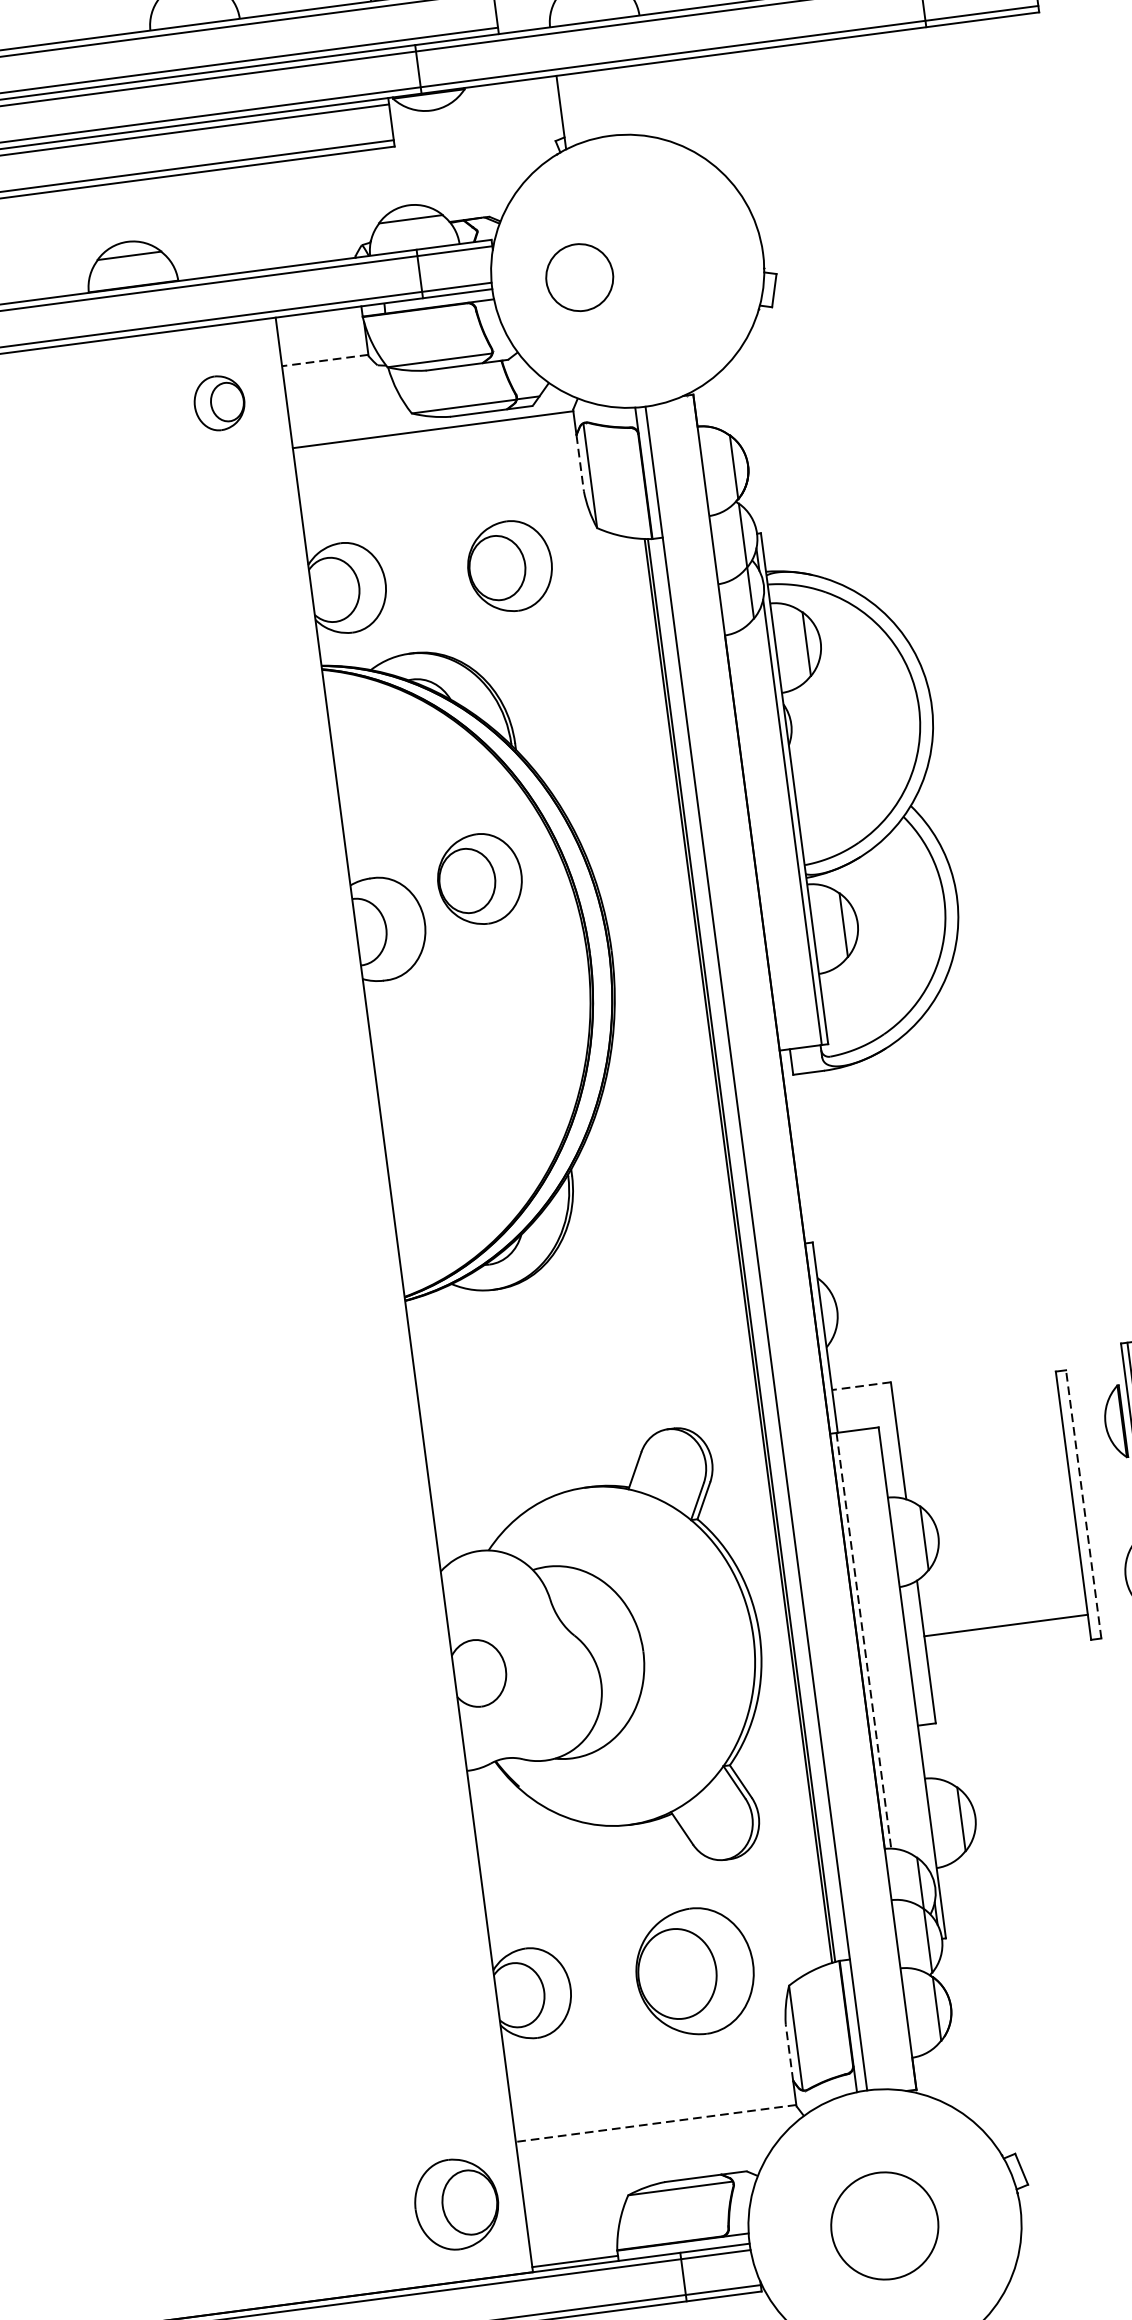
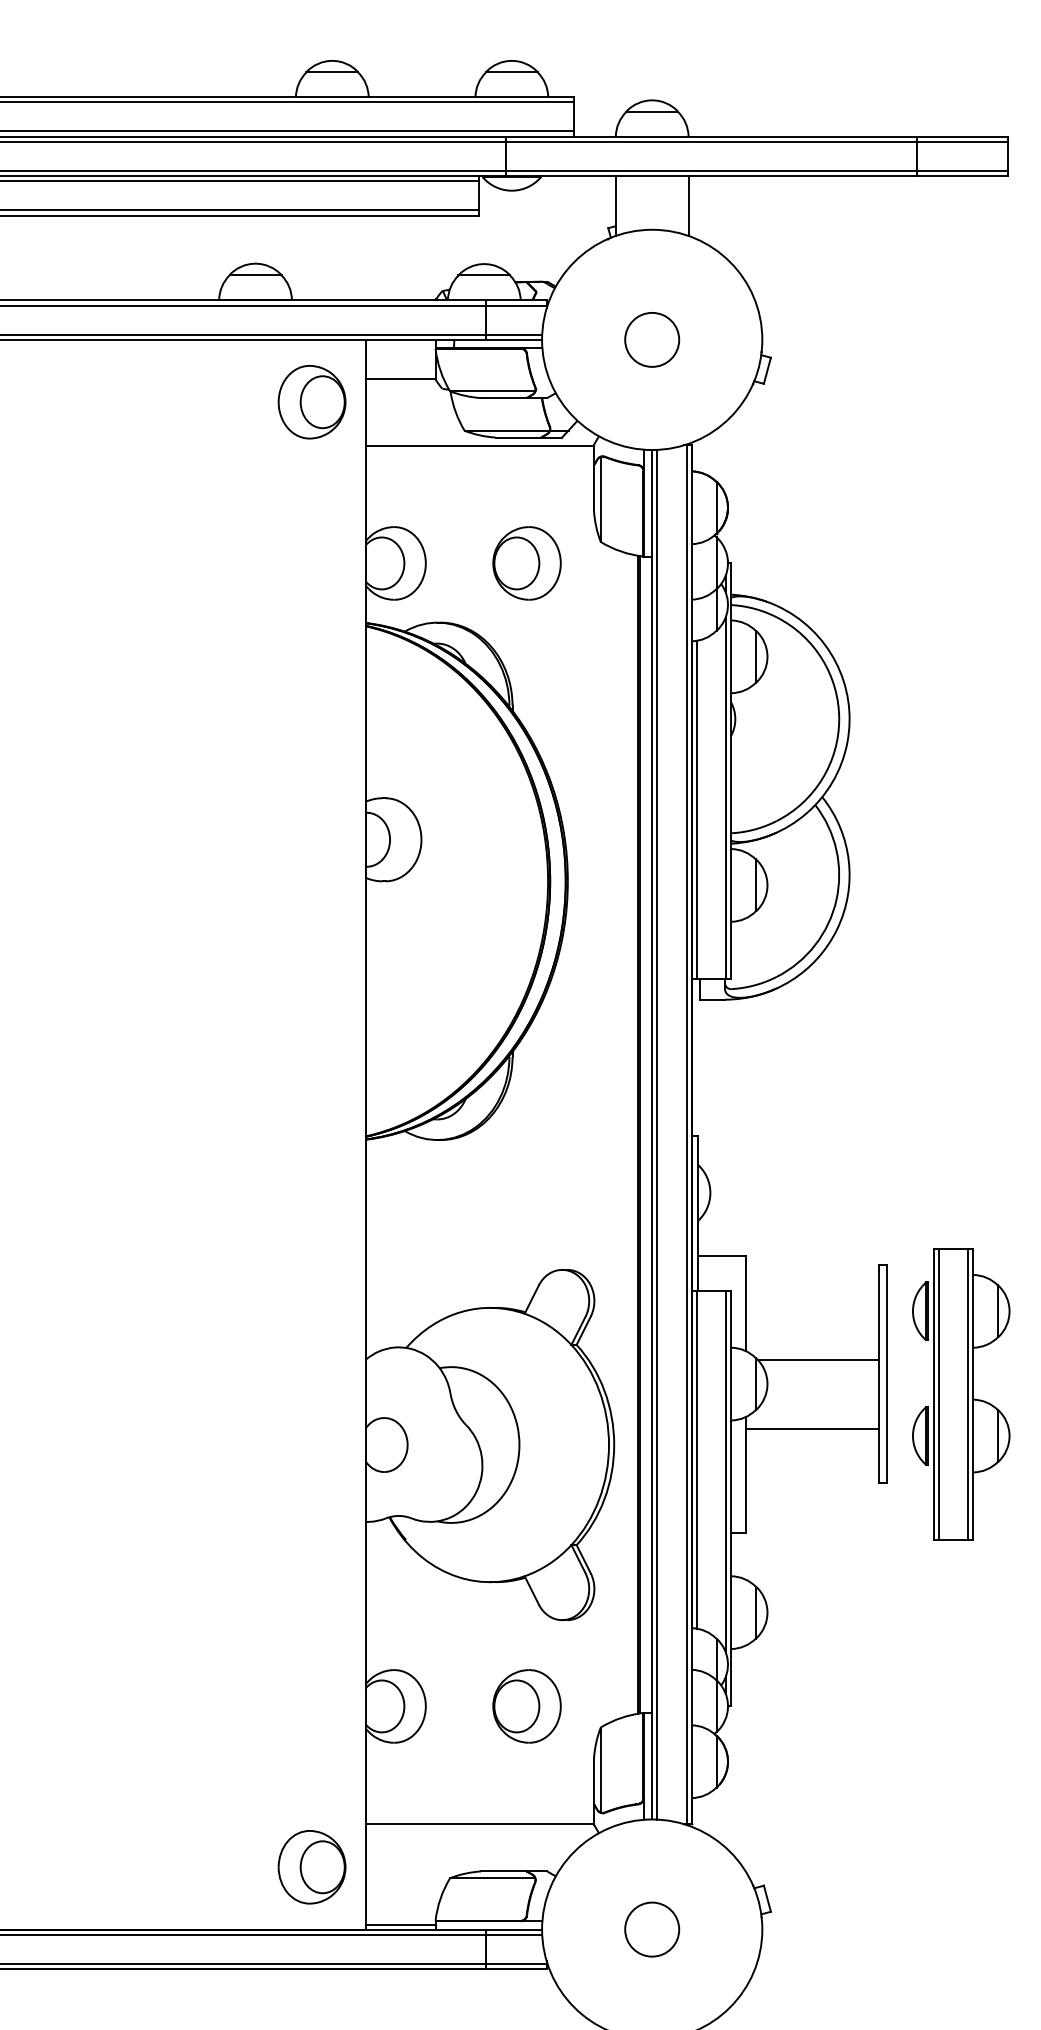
line: (650, 100) -> (688, 205), added
circle: (580, 277) -> (652, 339), moved
line: (324, 360) -> (400, 379), dashed -> solid
part: (218, 403) -> (311, 402), size x1.67
line: (580, 463) -> (594, 488), dashed -> solid
line: (758, 841) -> (696, 809), added
part: (479, 879) -> (469, 810), removed
line: (798, 1242) -> (686, 1134), added
line: (762, 1247) -> (657, 1134), added
line: (861, 1385) -> (721, 1255), dashed -> solid
line: (995, 1498) -> (817, 1359), added
line: (1084, 1504) -> (887, 1373), dashed -> solid
line: (1005, 1625) -> (811, 1429), moved
line: (863, 1641) -> (696, 1460), dashed -> solid
line: (900, 1650) -> (725, 1471), added
part: (694, 1971) -> (526, 1706), size x0.71
line: (790, 2053) -> (594, 1781), dashed -> solid
line: (655, 2123) -> (479, 1823), dashed -> solid
circle: (885, 2225) -> (652, 1929), size x0.62

